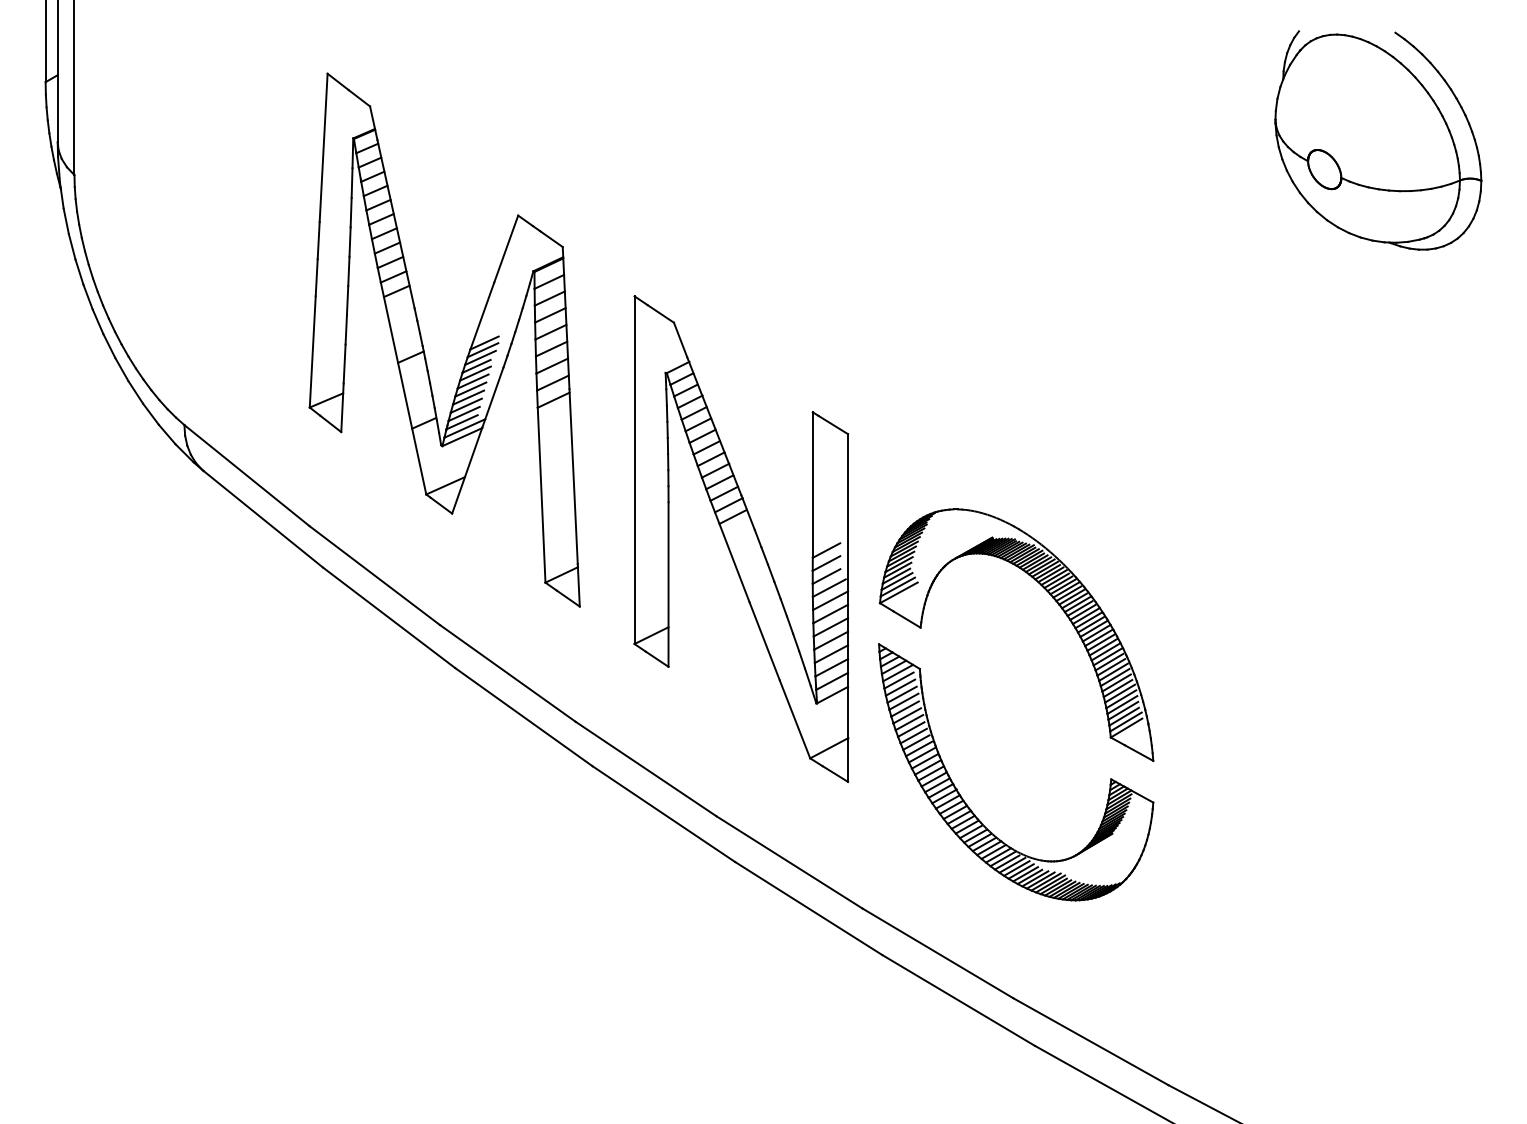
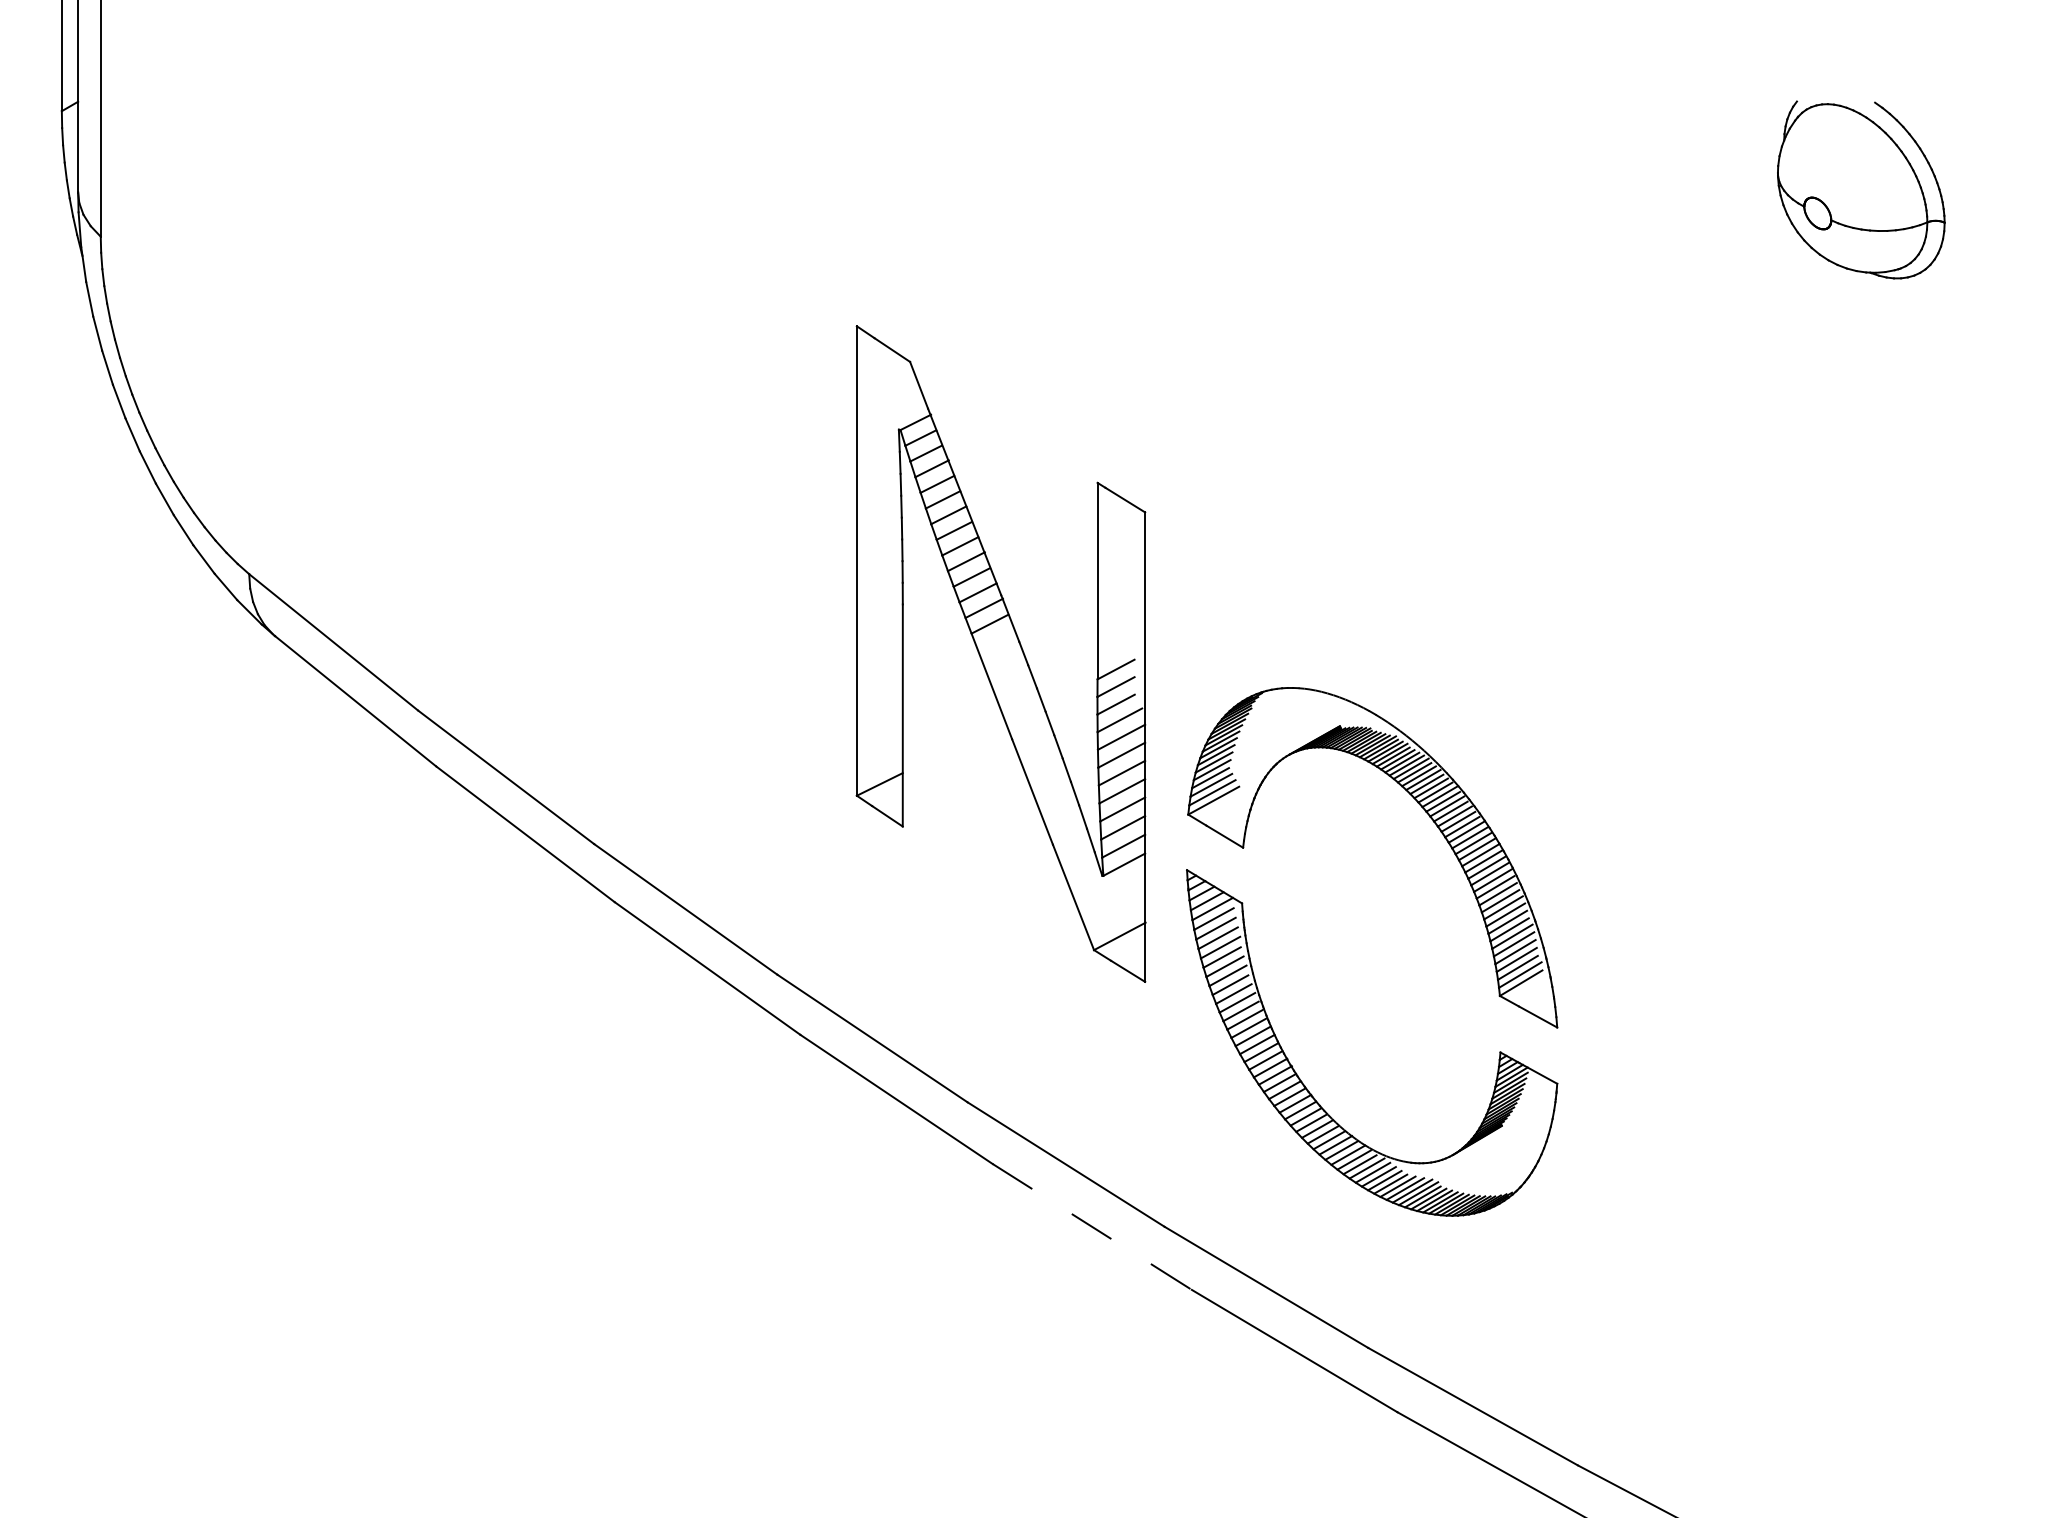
part: (1378, 140) -> (1861, 189), size x0.6
part: (423, 343) -> (571, 464), removed
part: (740, 538) -> (1000, 653), moved
line: (809, 908) -> (1092, 1226), solid -> dashed

